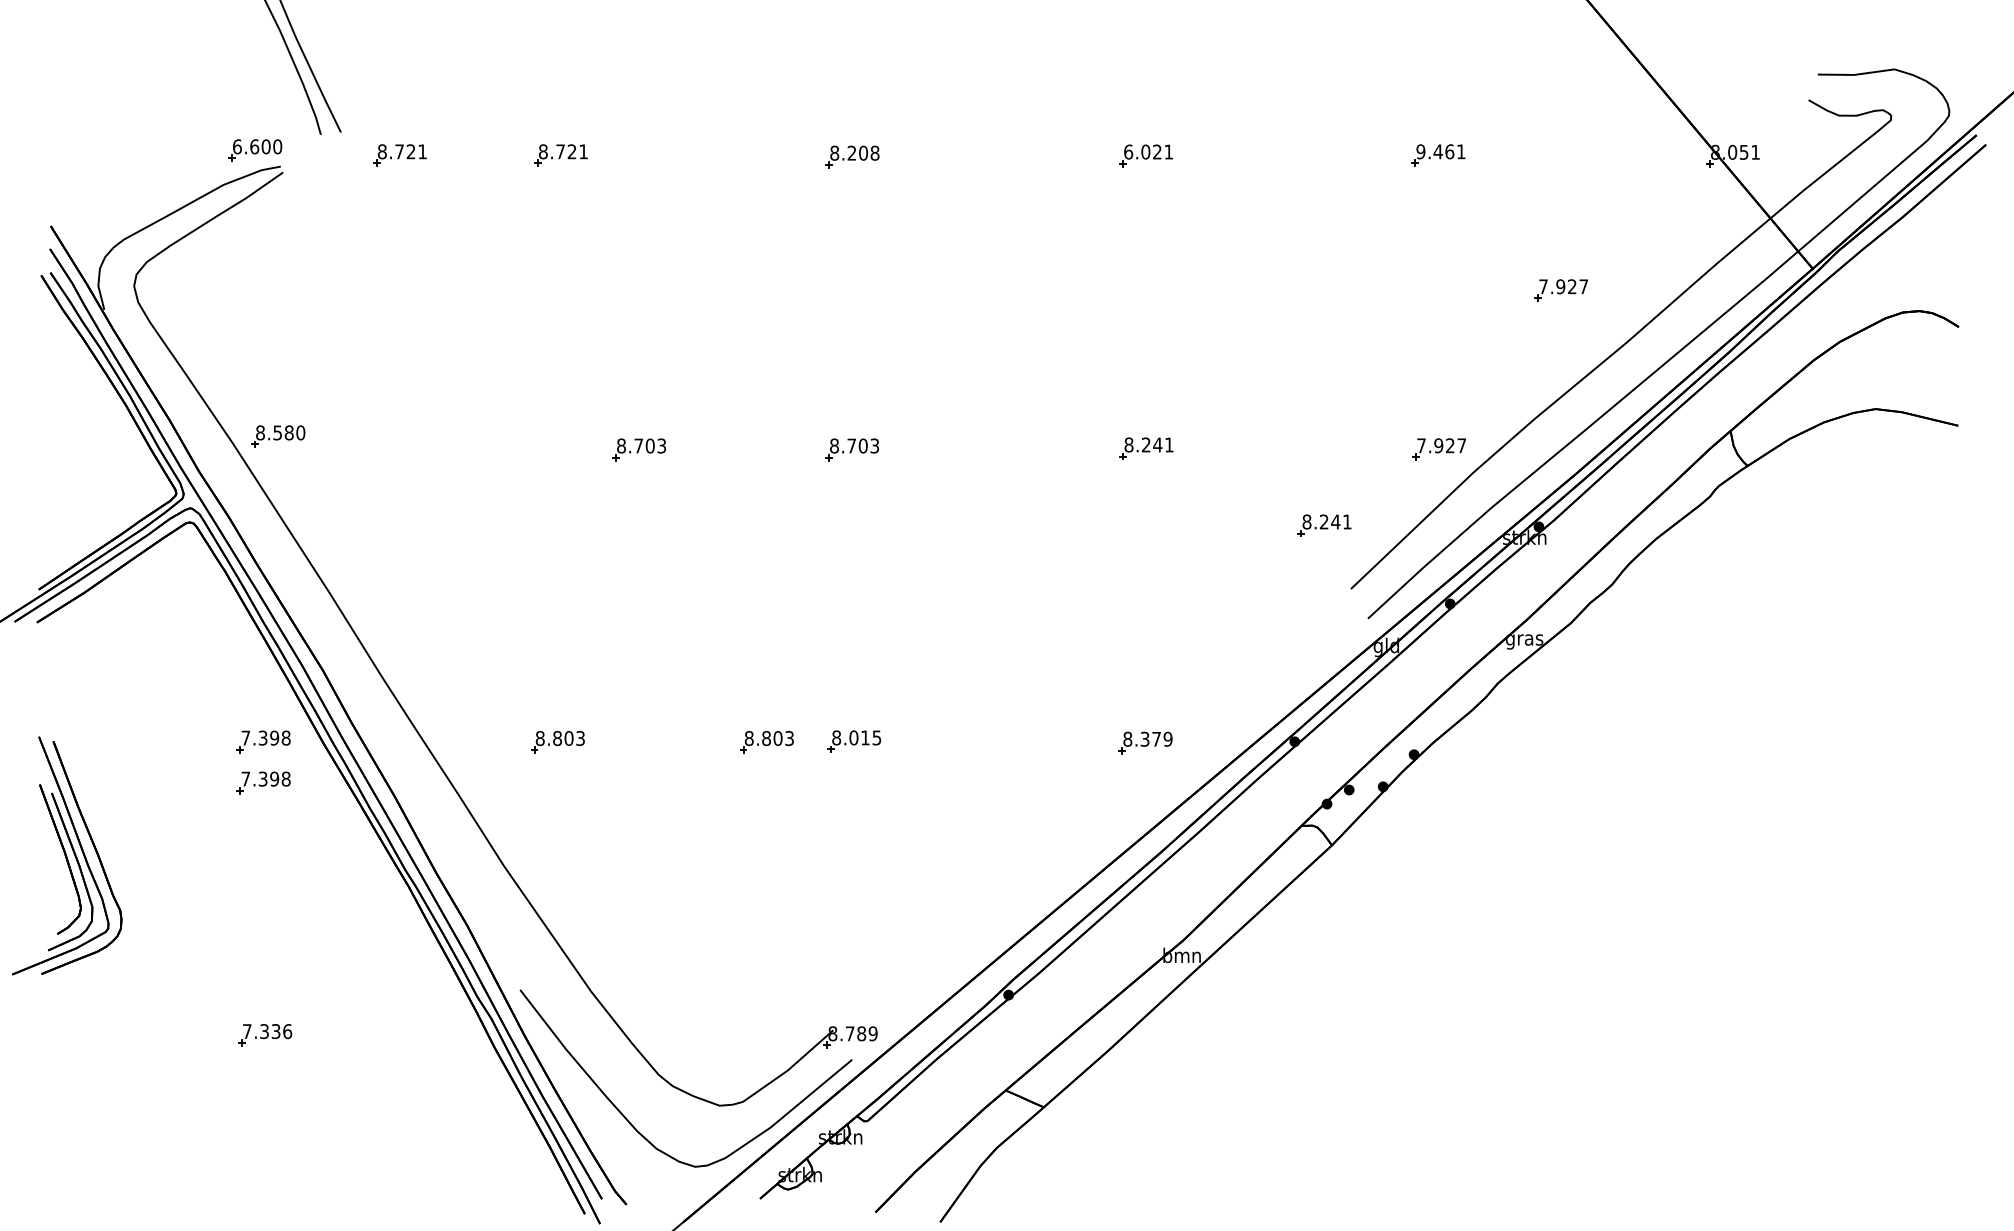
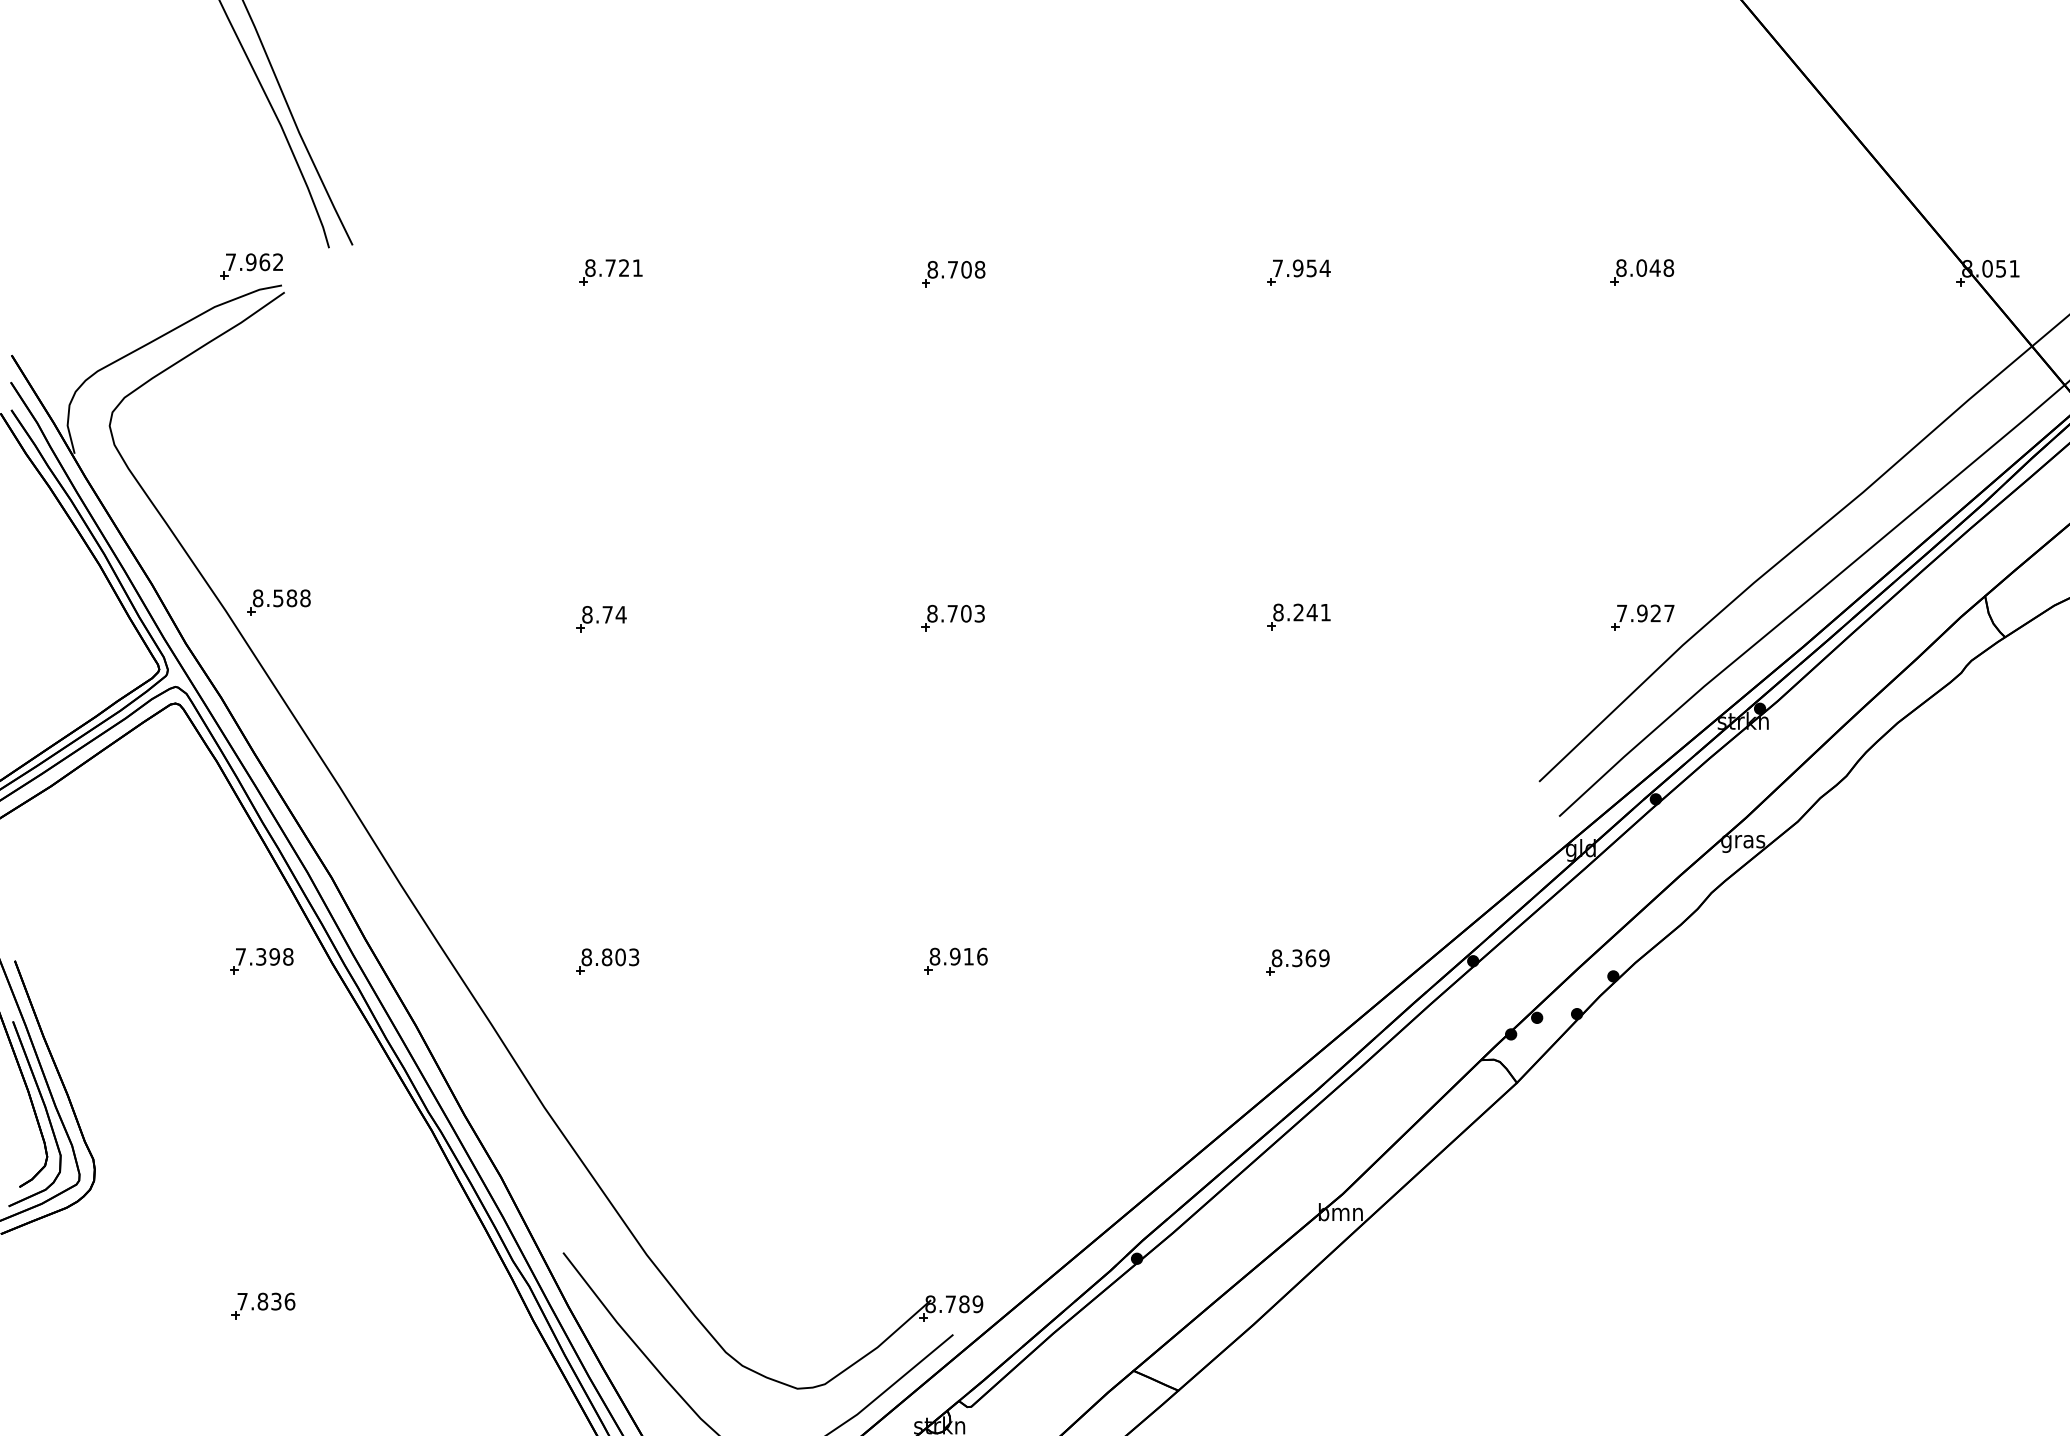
text: (257, 146) -> (254, 261), 6.600 -> 7.962
text: (1148, 151) -> (1301, 267), 6.021 -> 7.954
text: (1440, 151) -> (1644, 267), 9.461 -> 8.048
text: (851, 152) -> (952, 268), 8.208 -> 8.708
part: (399, 155) -> (421, 272), removed
part: (1560, 290) -> (1785, 431), removed
text: (300, 432) -> (305, 597), 8.580 -> 8.588
part: (639, 449) -> (703, 617), removed
part: (552, 450) -> (601, 619), added
part: (1324, 525) -> (1508, 707), removed
text: (865, 737) -> (968, 956), 8.015 -> 8.916
text: (1156, 738) -> (1310, 957), 8.379 -> 8.369
part: (766, 742) -> (852, 962), removed
part: (263, 782) -> (261, 1009), removed
text: (264, 1031) -> (262, 1301), 7.336 -> 7.836

